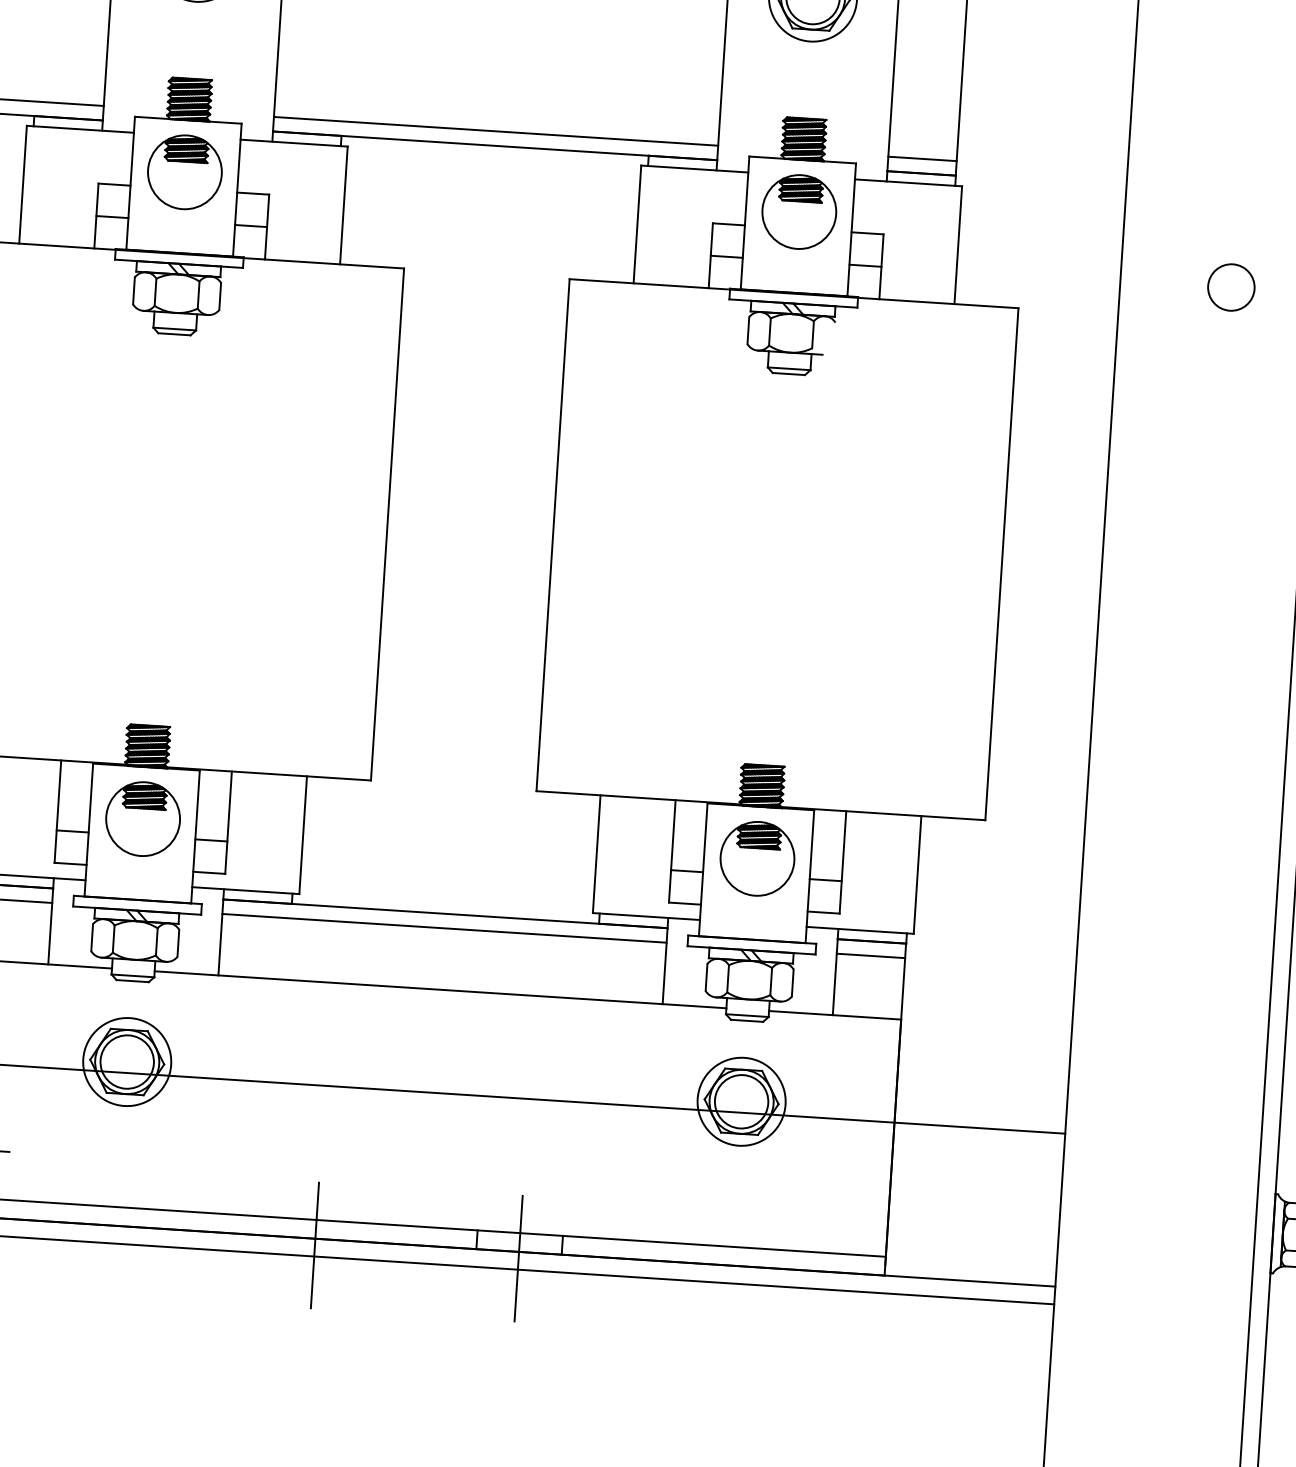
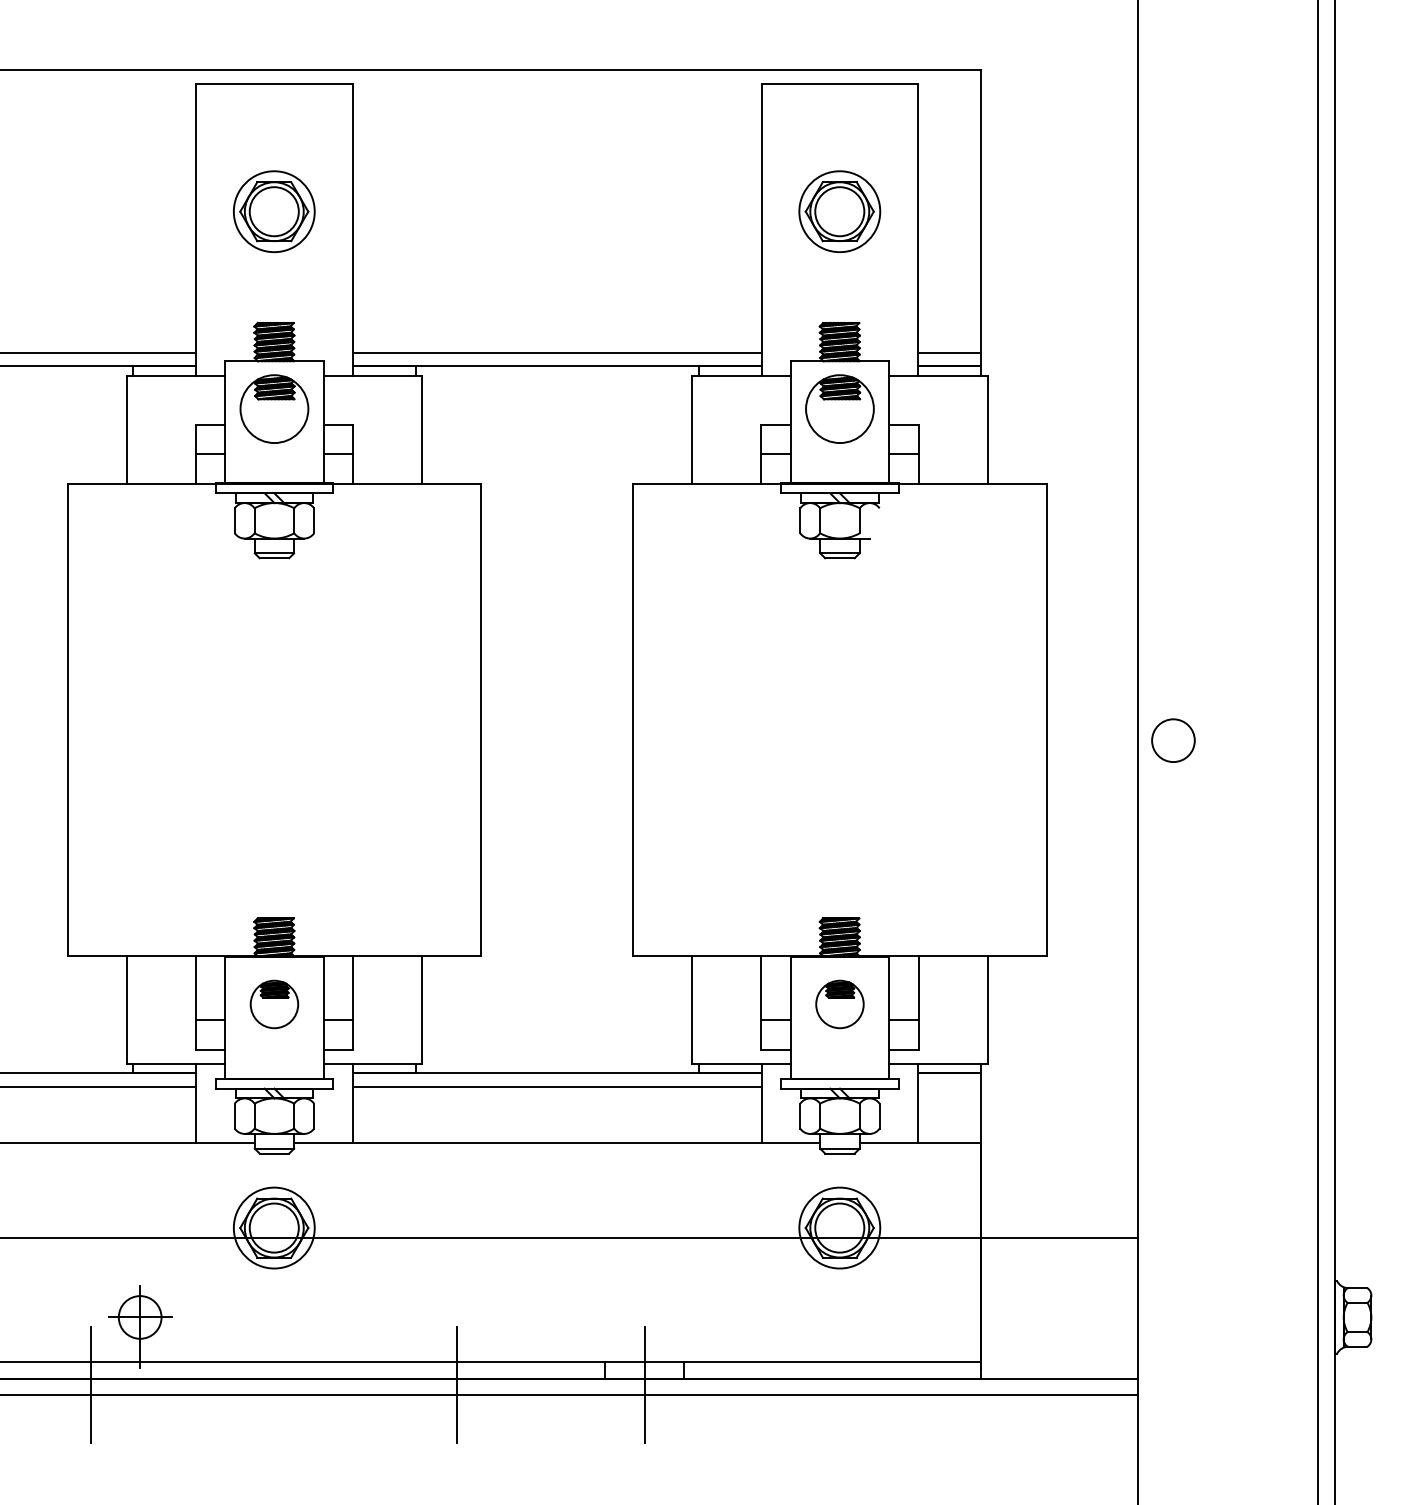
circle: (1231, 287) -> (1173, 740), moved
part: (143, 819) -> (274, 1004), size x0.7
part: (756, 858) -> (839, 1004), size x0.7
line: (870, 955) -> (949, 1086), removed

